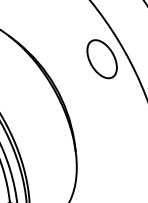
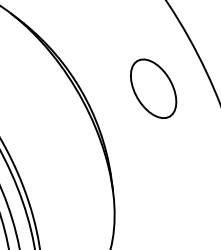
part: (101, 59) -> (152, 89), moved

